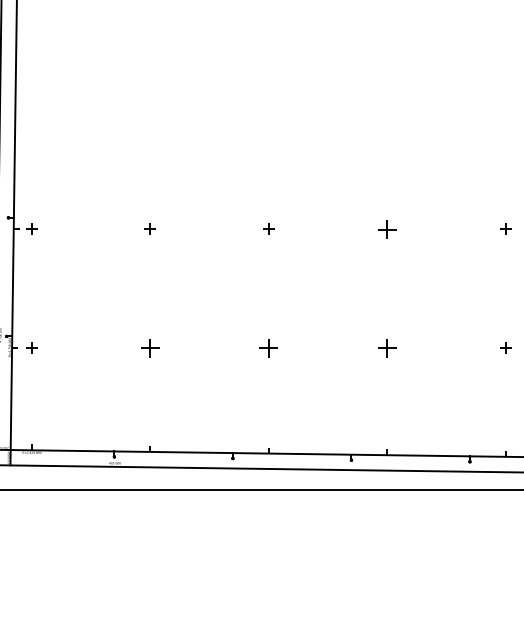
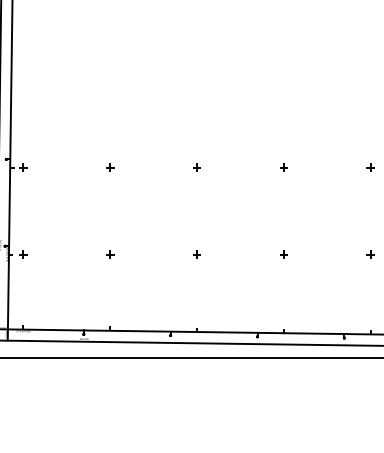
part: (386, 228) -> (283, 167), size x0.62
part: (150, 347) -> (110, 254), size x0.62
part: (268, 347) -> (196, 254), size x0.62
part: (386, 347) -> (283, 254), size x0.62

